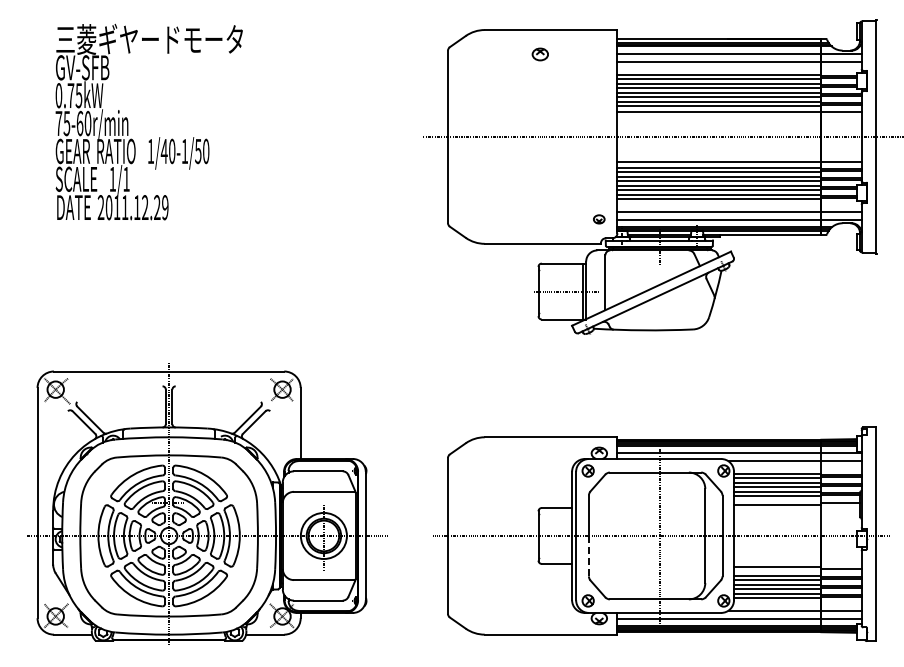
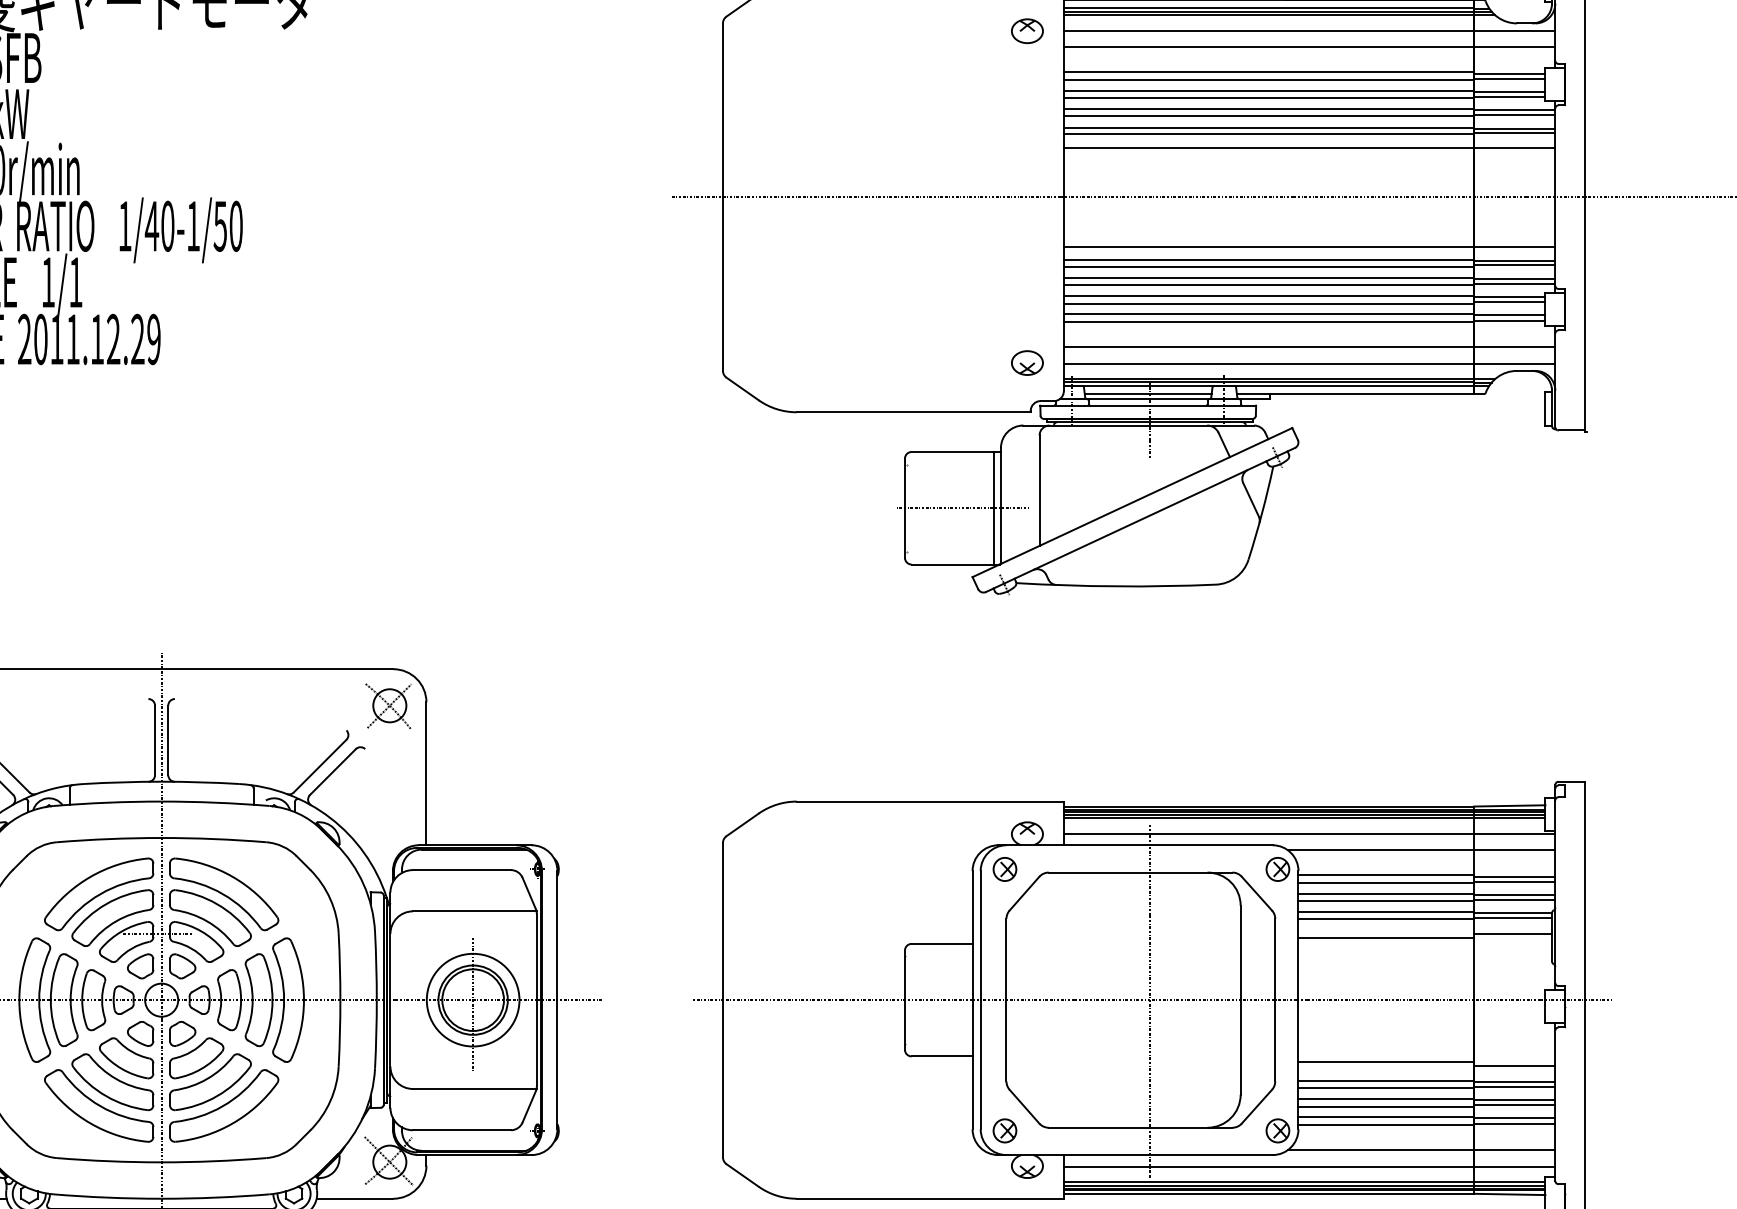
part: (539, 54) -> (1025, 31), moved
part: (598, 219) -> (1025, 363), size x1.43
line: (588, 556) -> (1005, 1041), dashed -> solid

